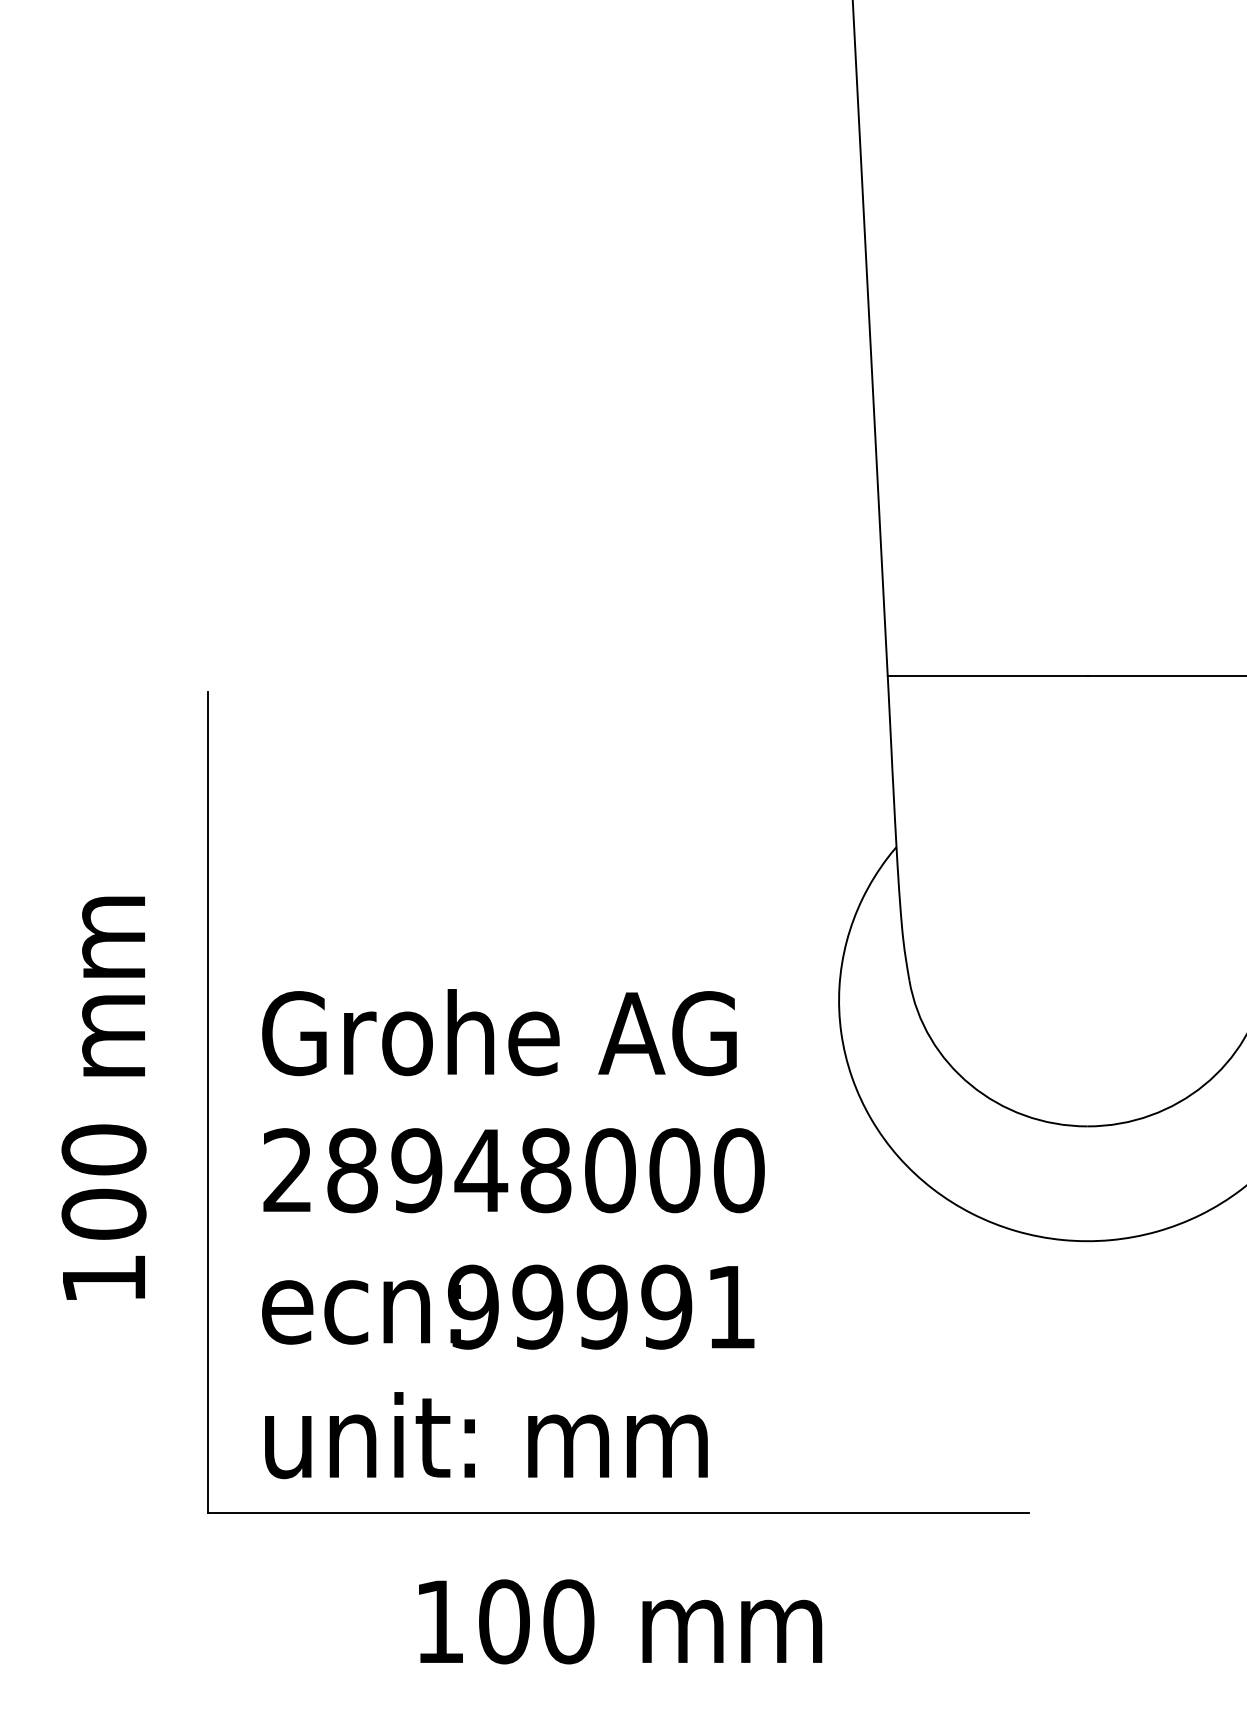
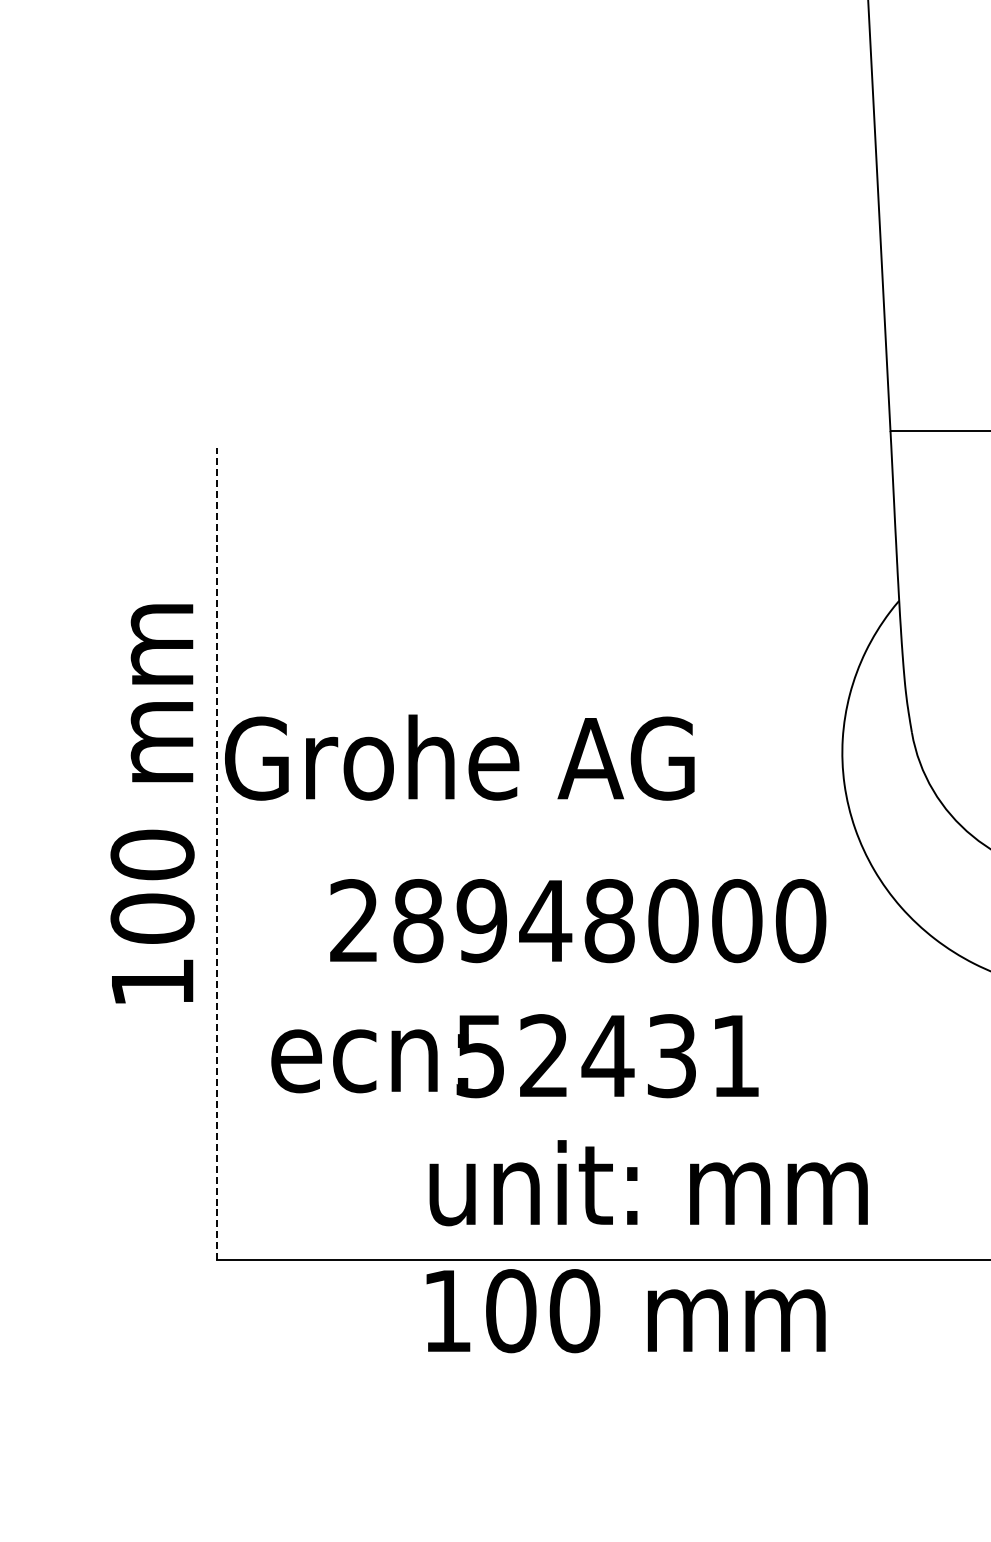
text: (499, 1032) -> (459, 757), moved
text: (103, 1097) -> (152, 803), moved
line: (207, 1102) -> (217, 853), solid -> dashed
text: (513, 1170) -> (577, 920), moved
text: (570, 1306) -> (576, 1055), 99991 -> 52431
text: (486, 1435) -> (648, 1183), moved
text: (620, 1621) -> (626, 1310), moved

